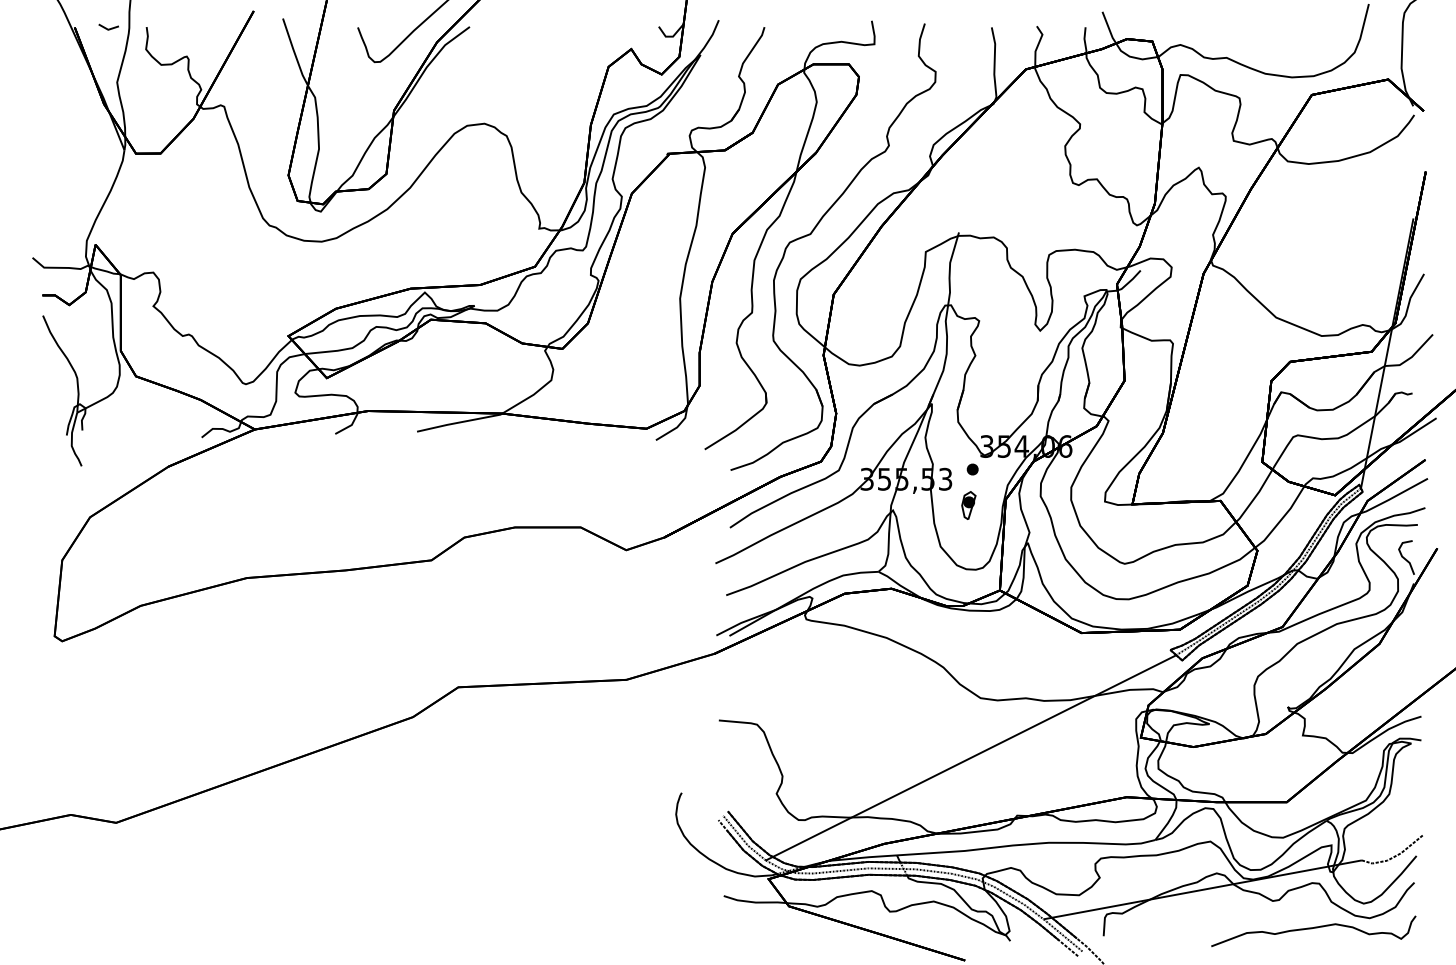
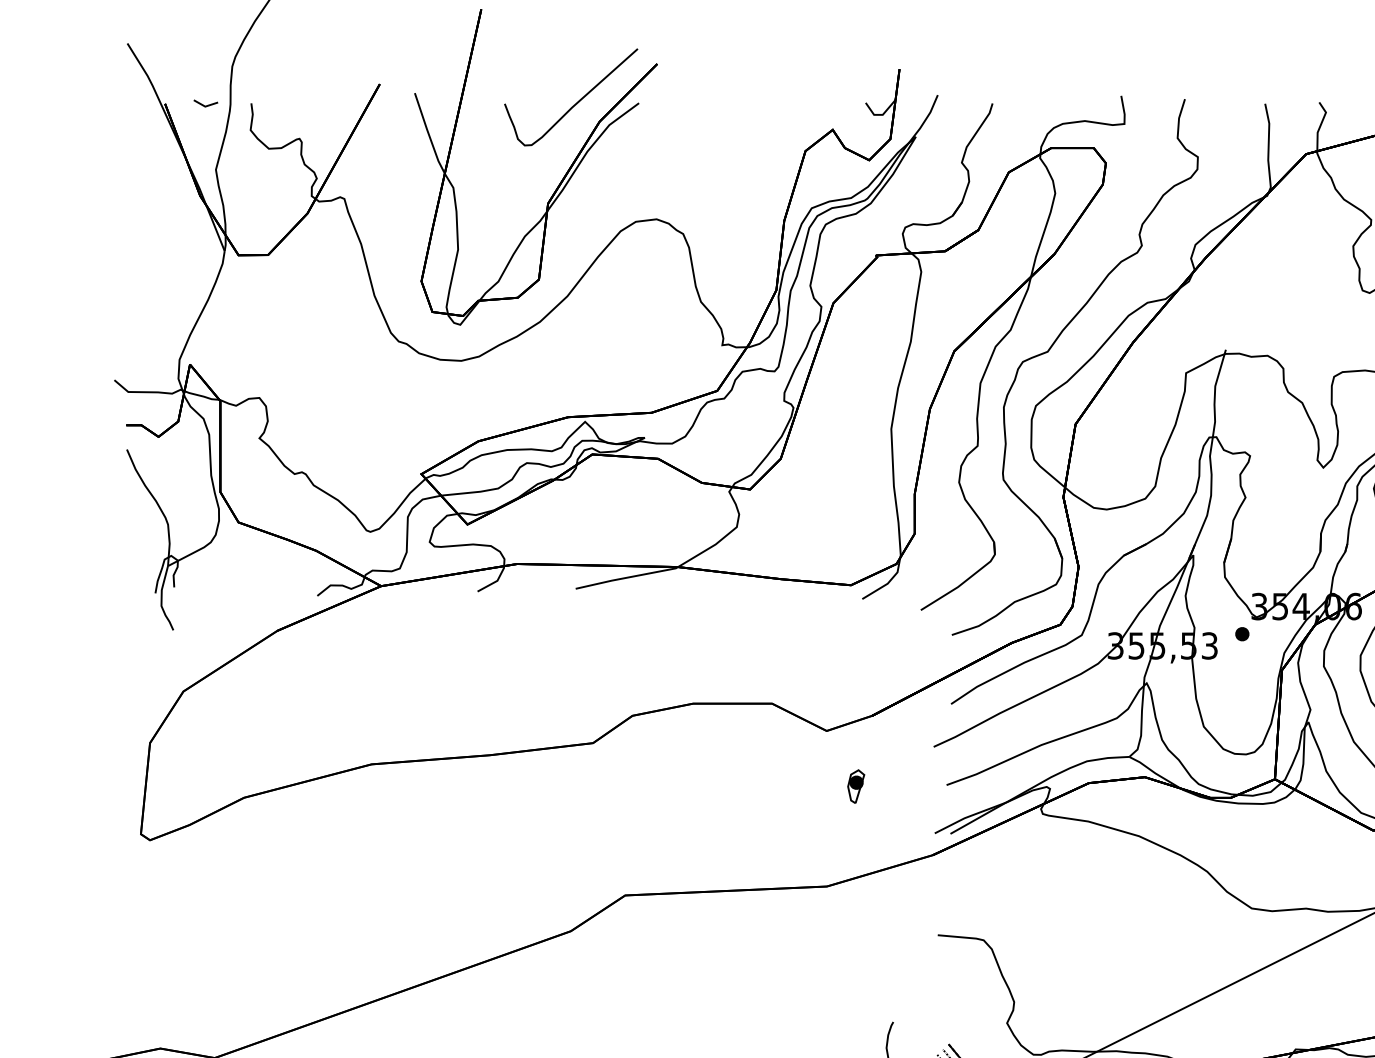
part: (968, 505) -> (855, 786), moved

